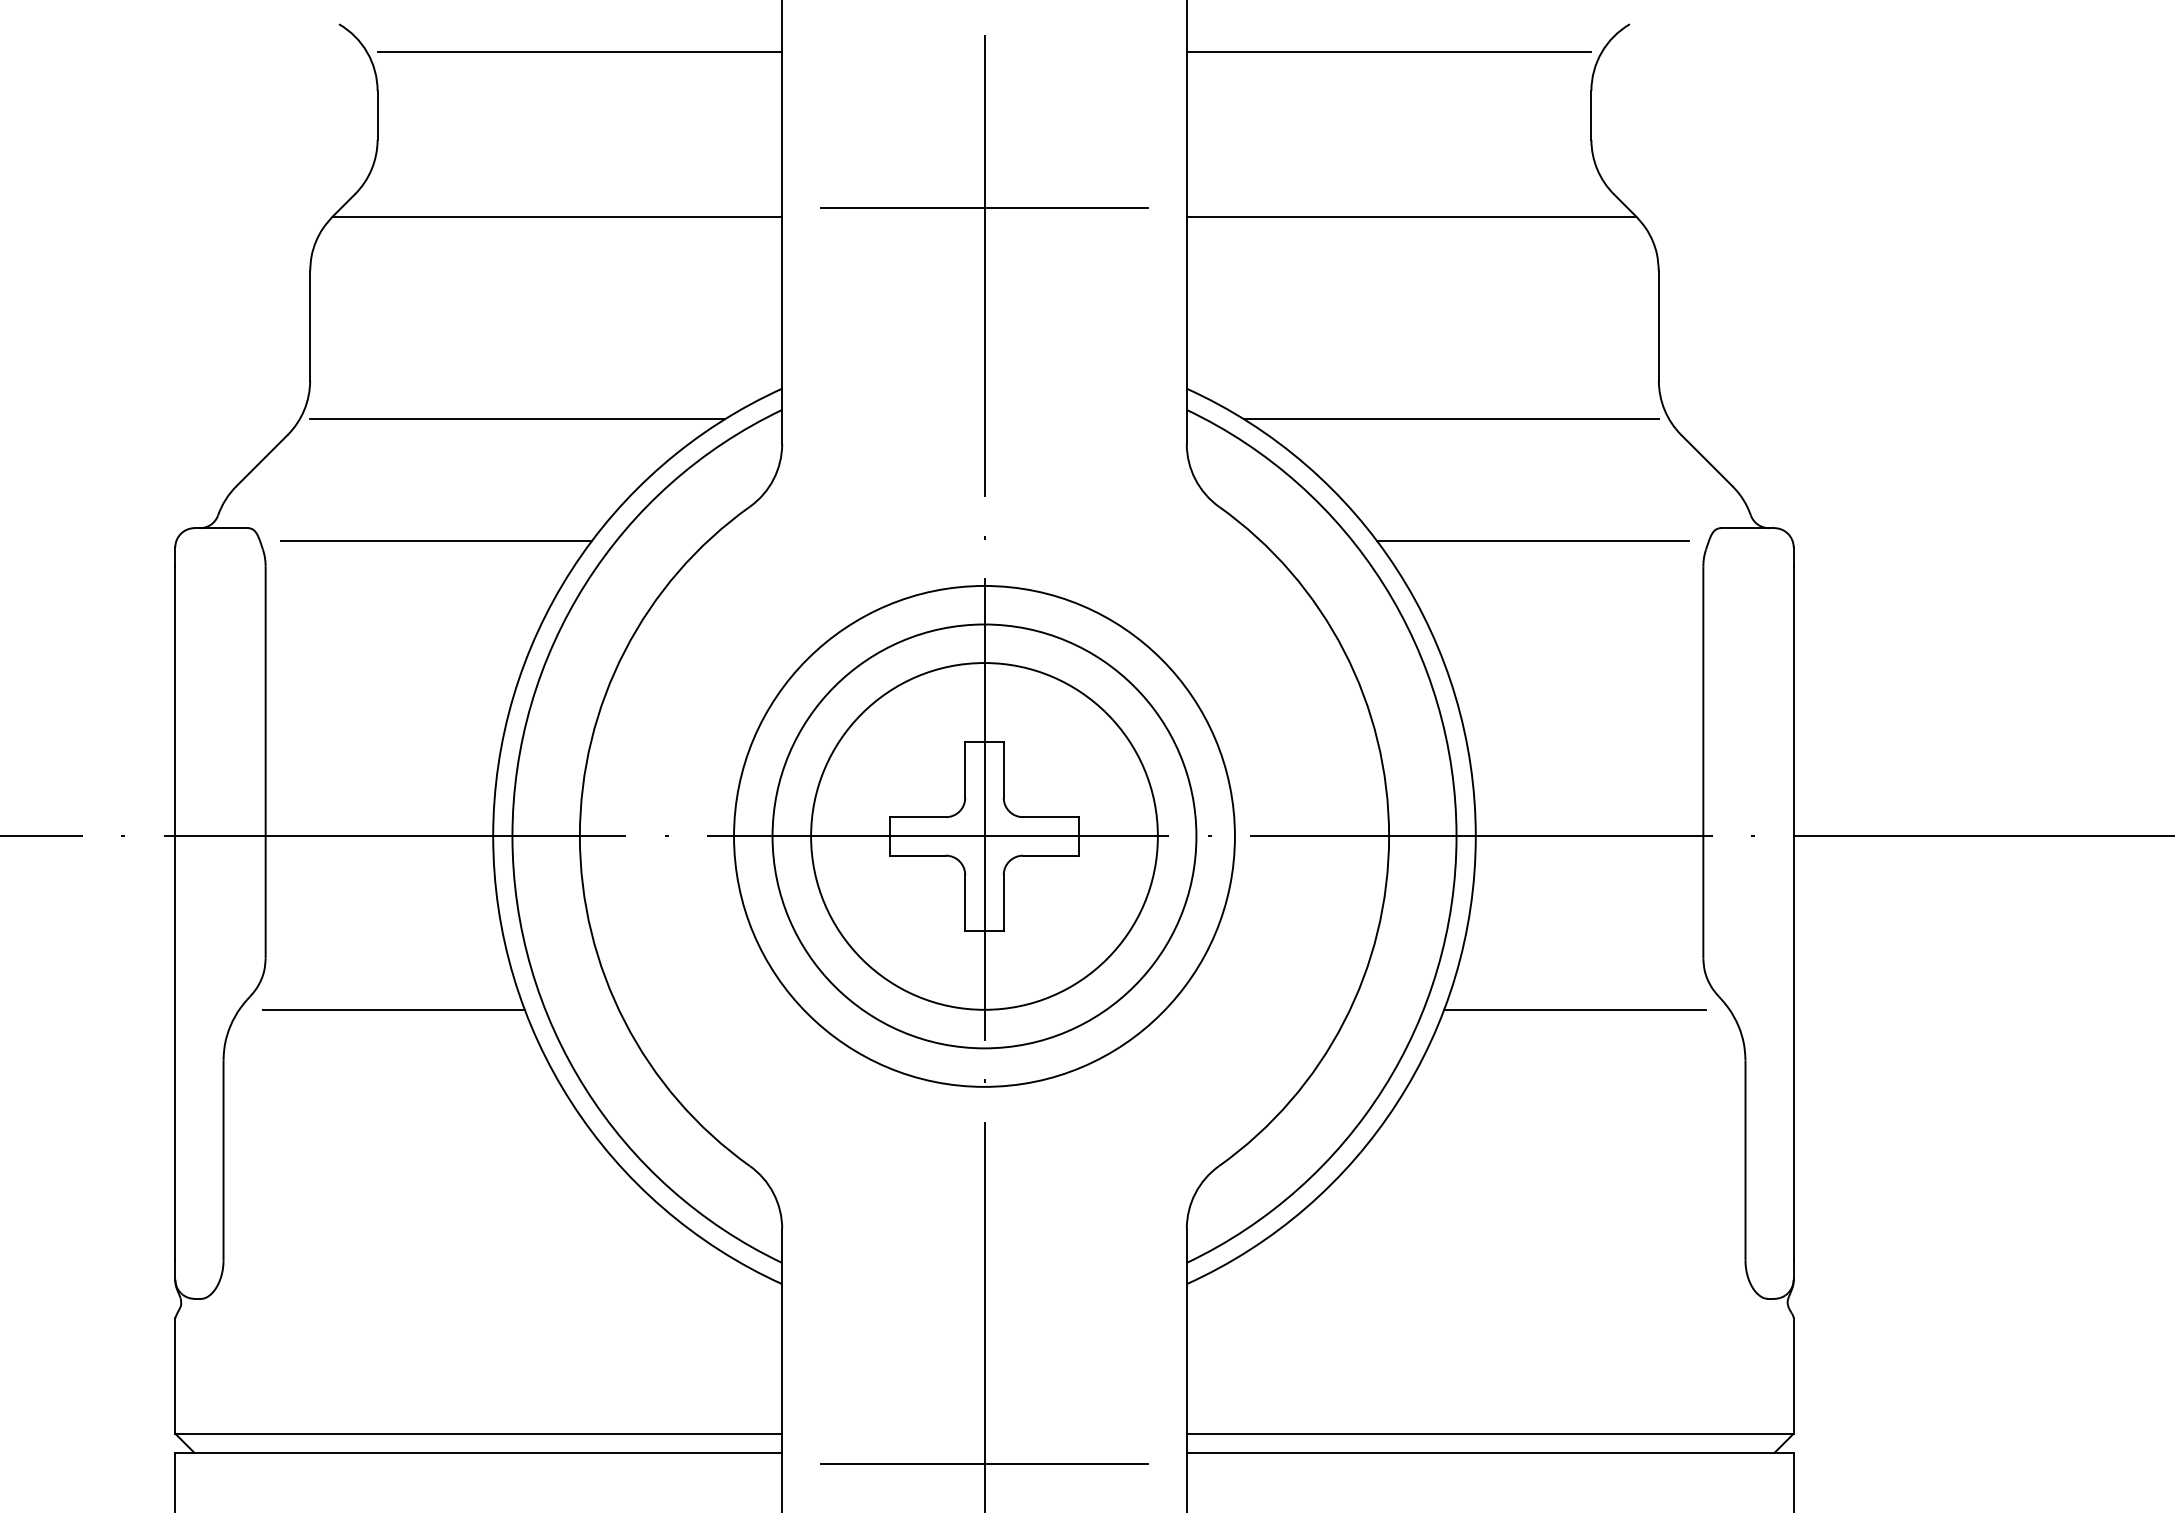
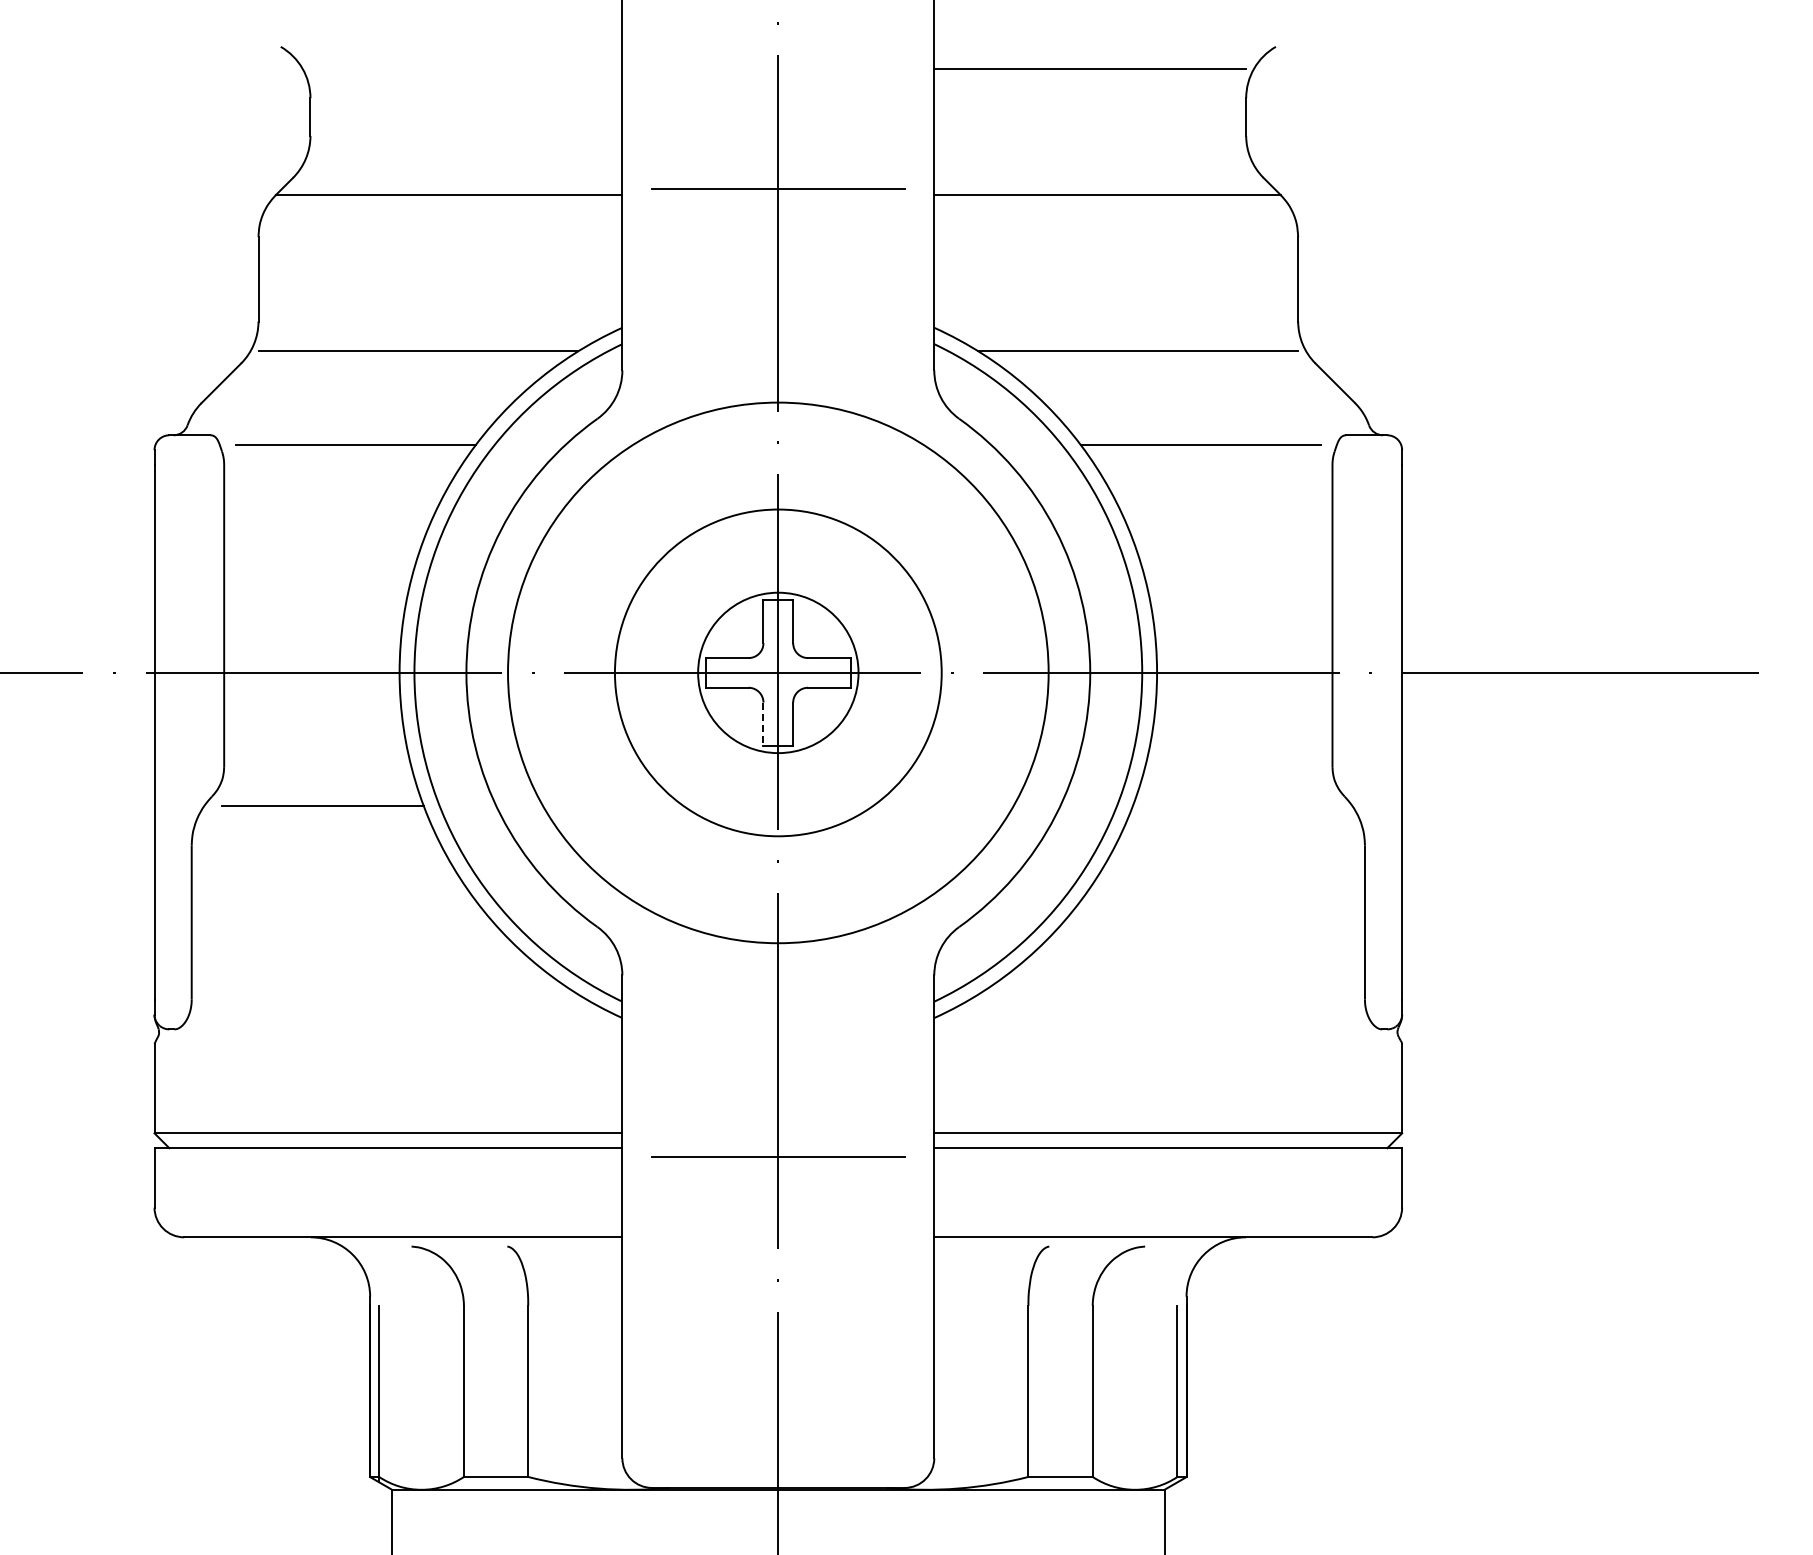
line: (579, 52) -> (466, 68), removed
circle: (984, 835) -> (778, 672), size x0.6
circle: (984, 835) -> (778, 672), size x1.4
line: (965, 903) -> (763, 724), solid -> dashed
line: (1574, 1009) -> (1233, 806), removed

